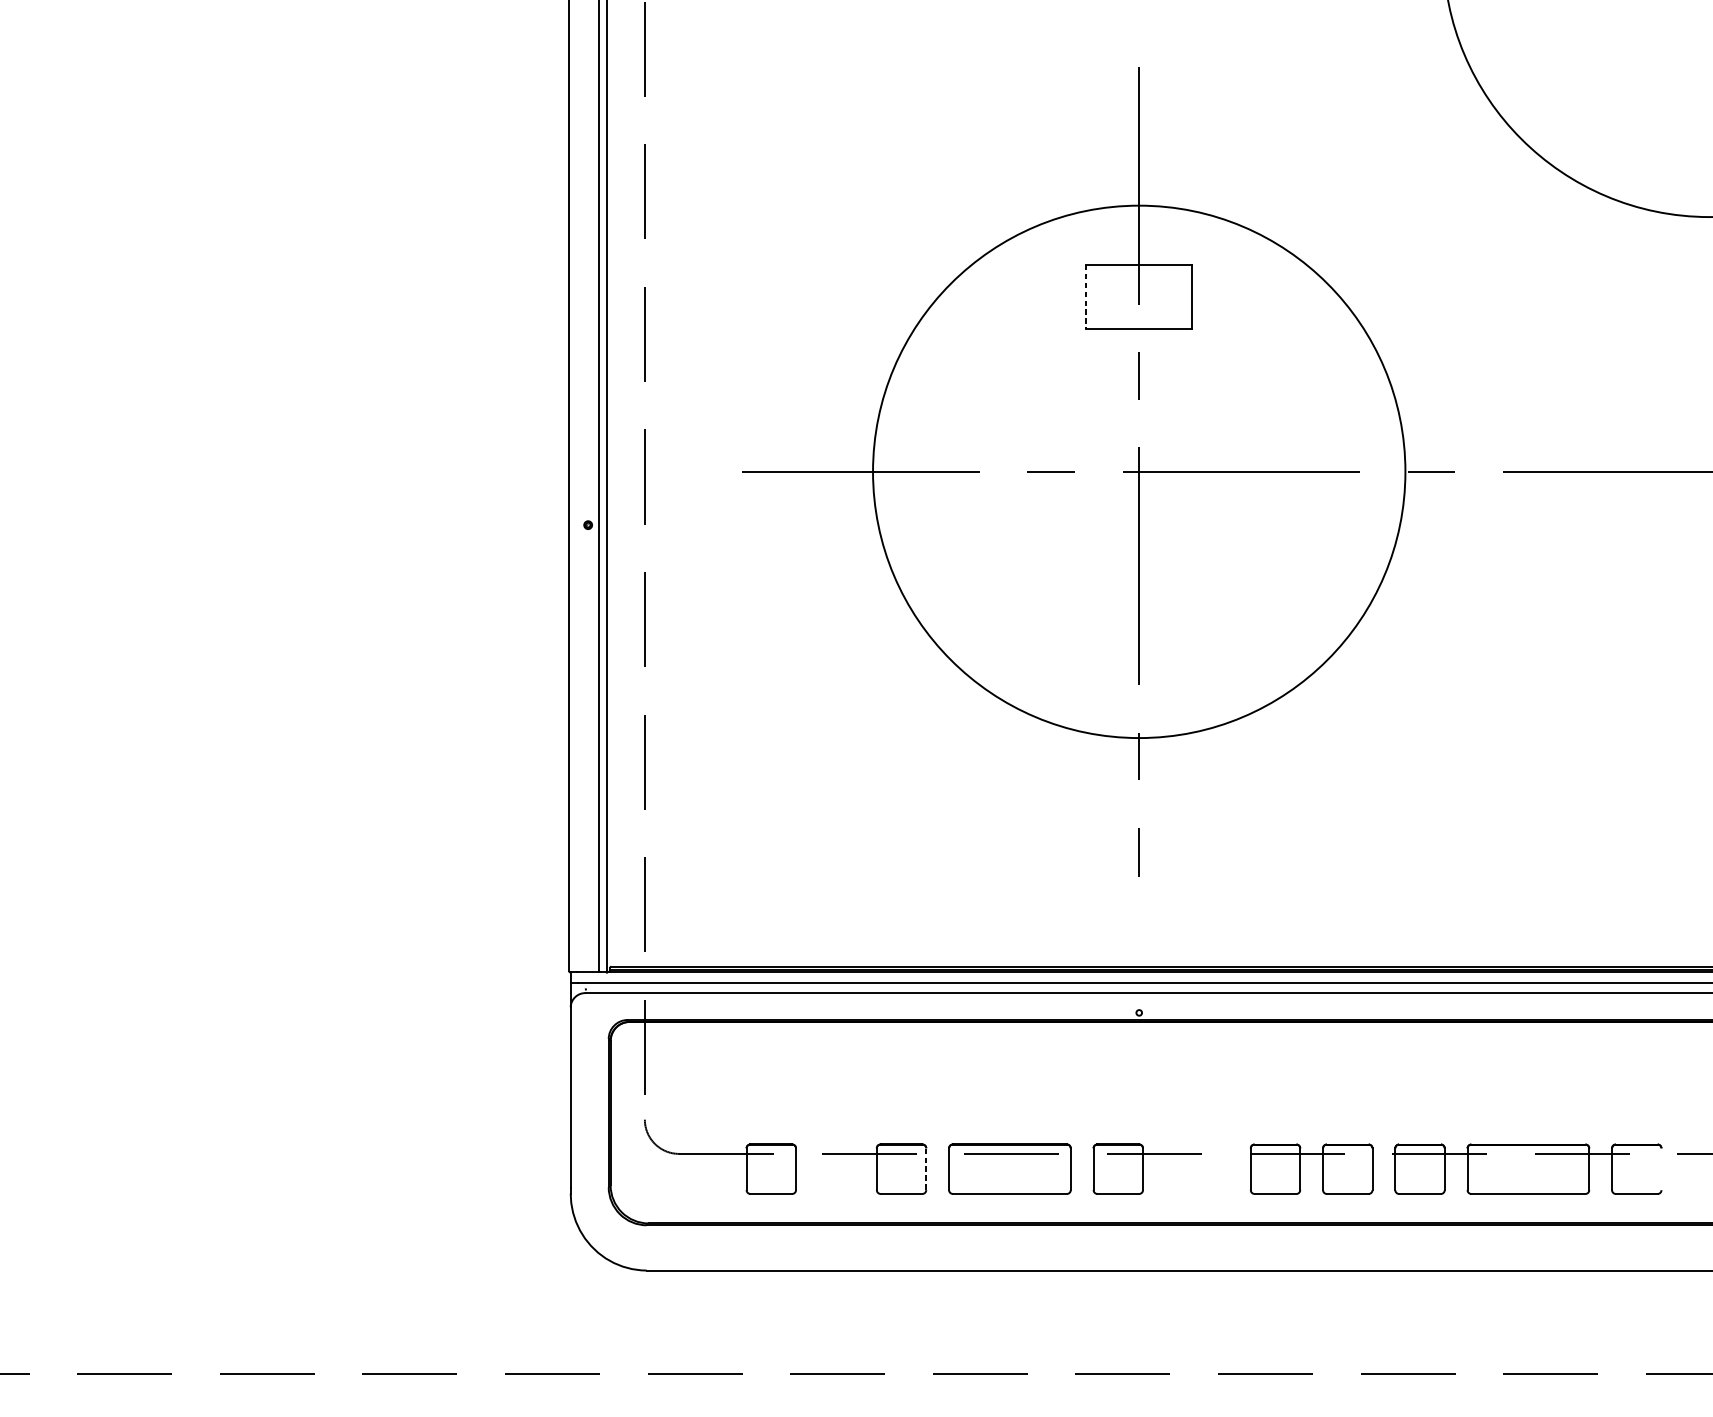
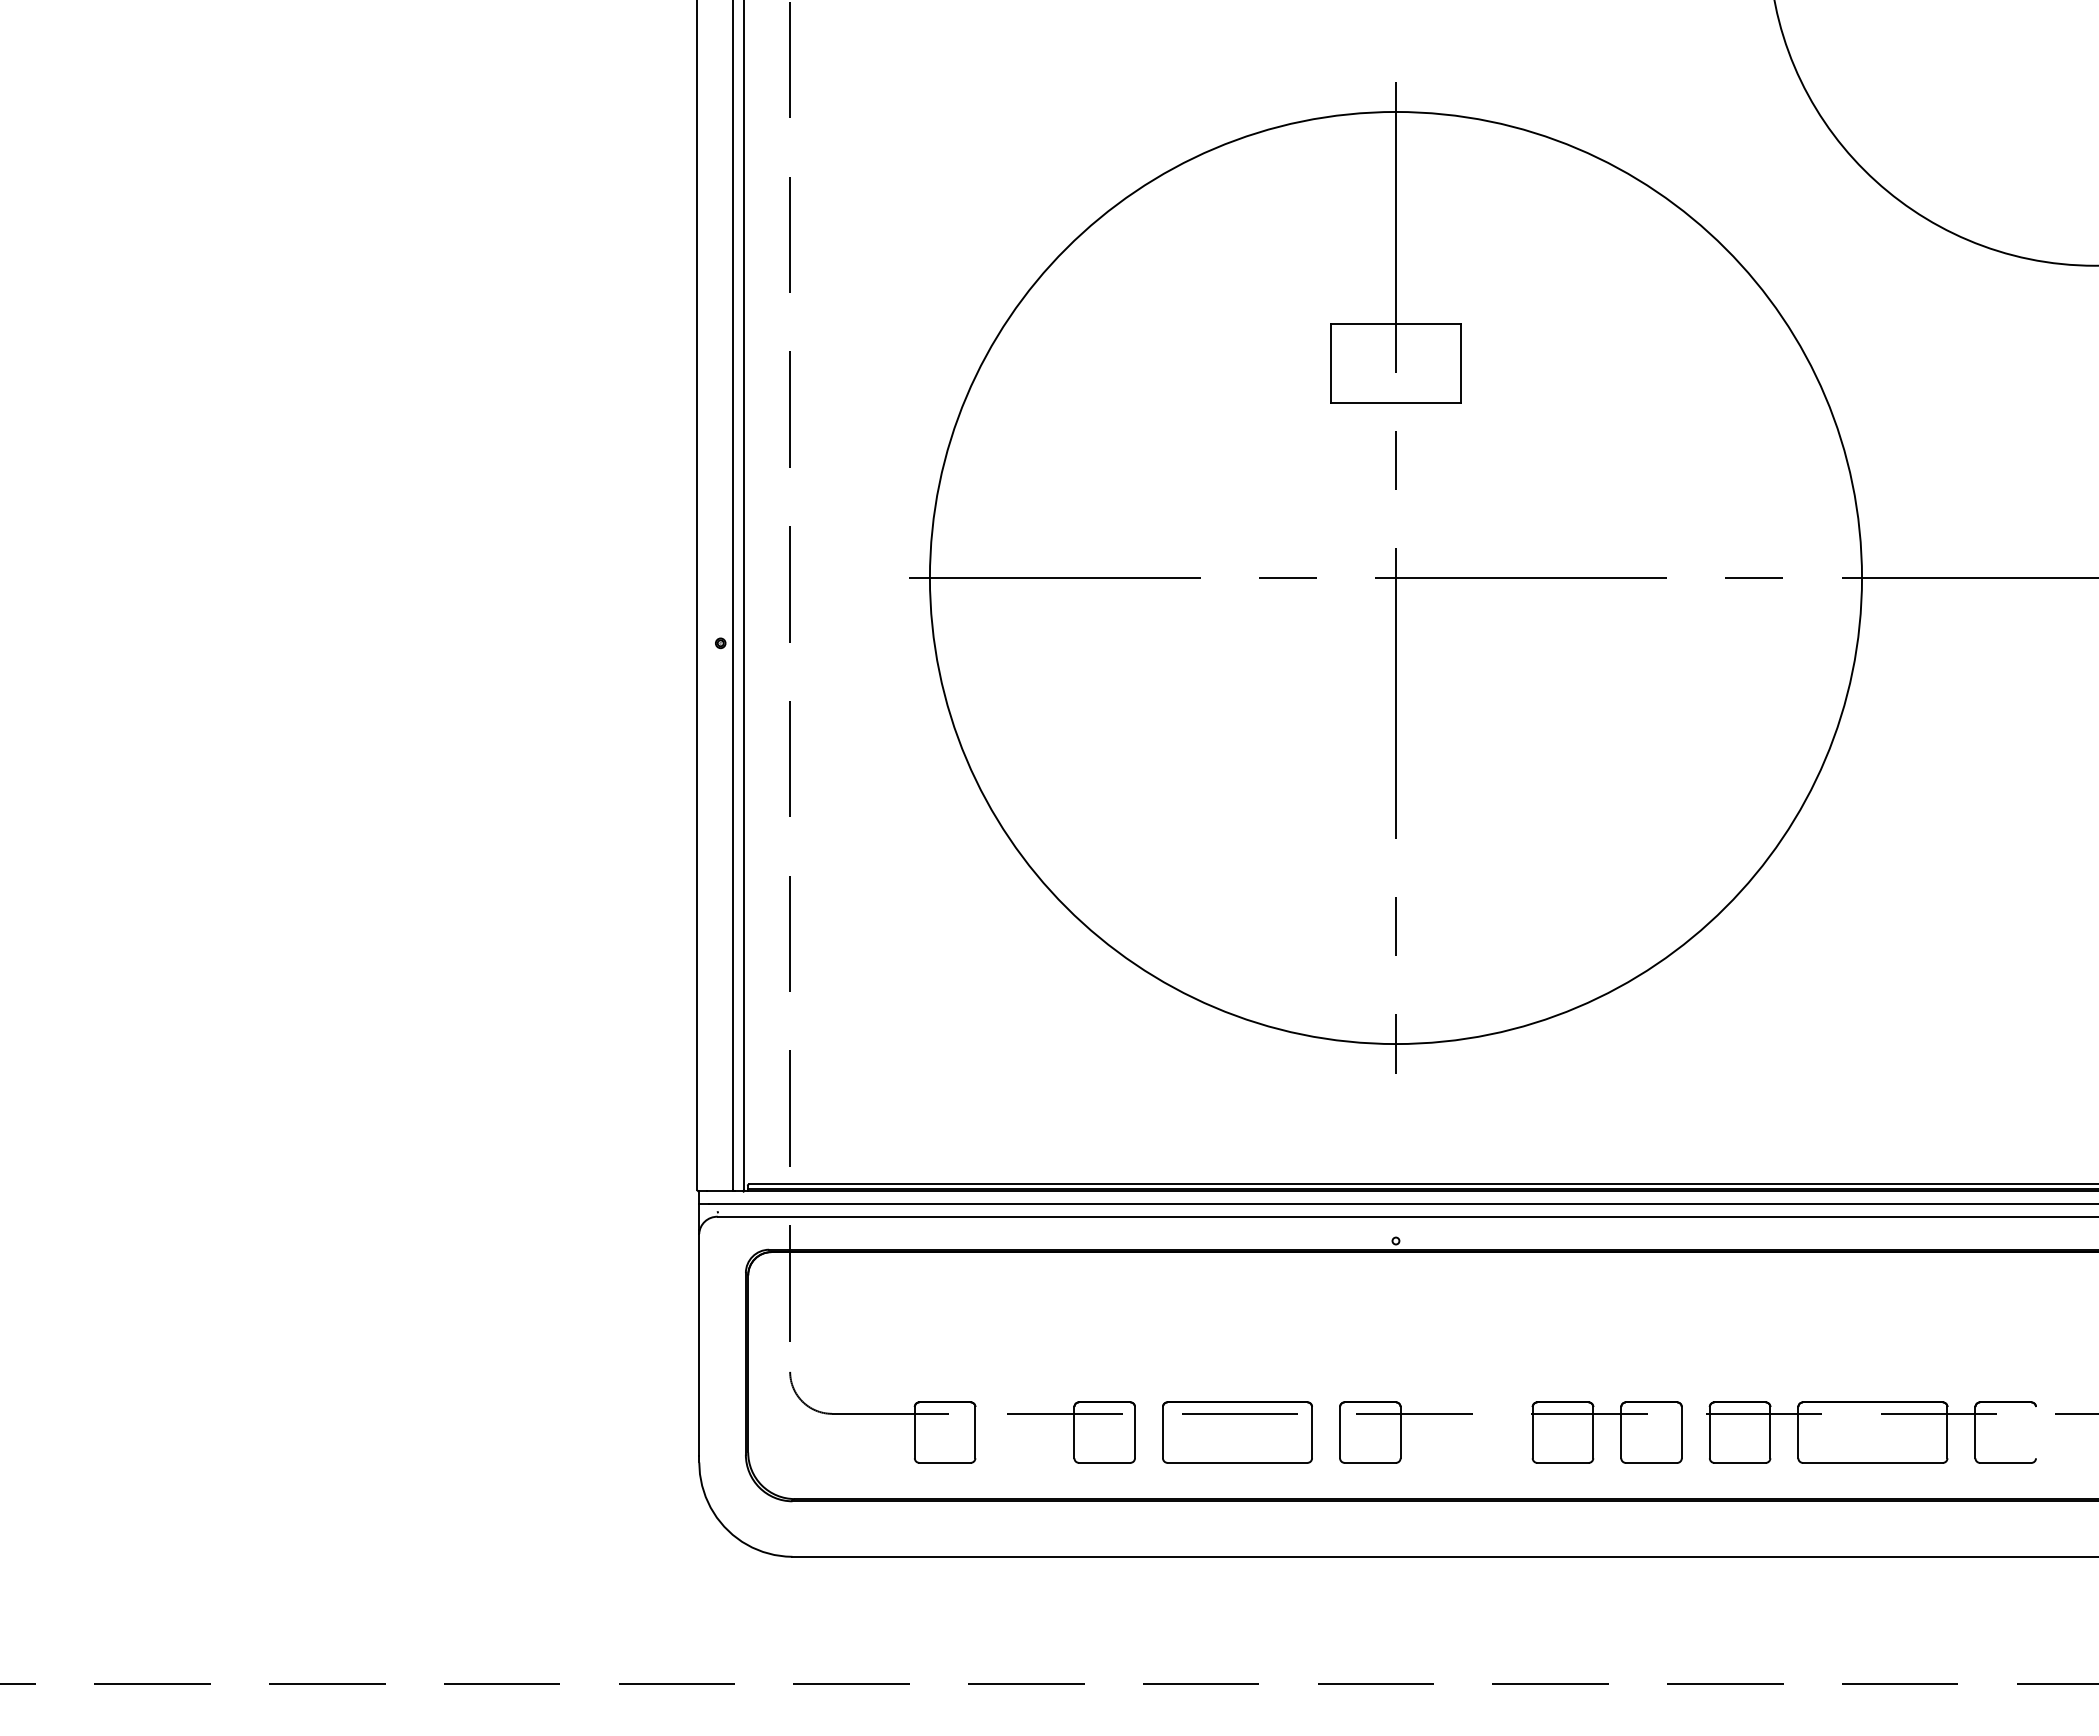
line: (1085, 296) -> (1330, 363), dashed -> solid
circle: (1138, 471) -> (1395, 577), size x1.43
line: (926, 1169) -> (1135, 1432), dashed -> solid

